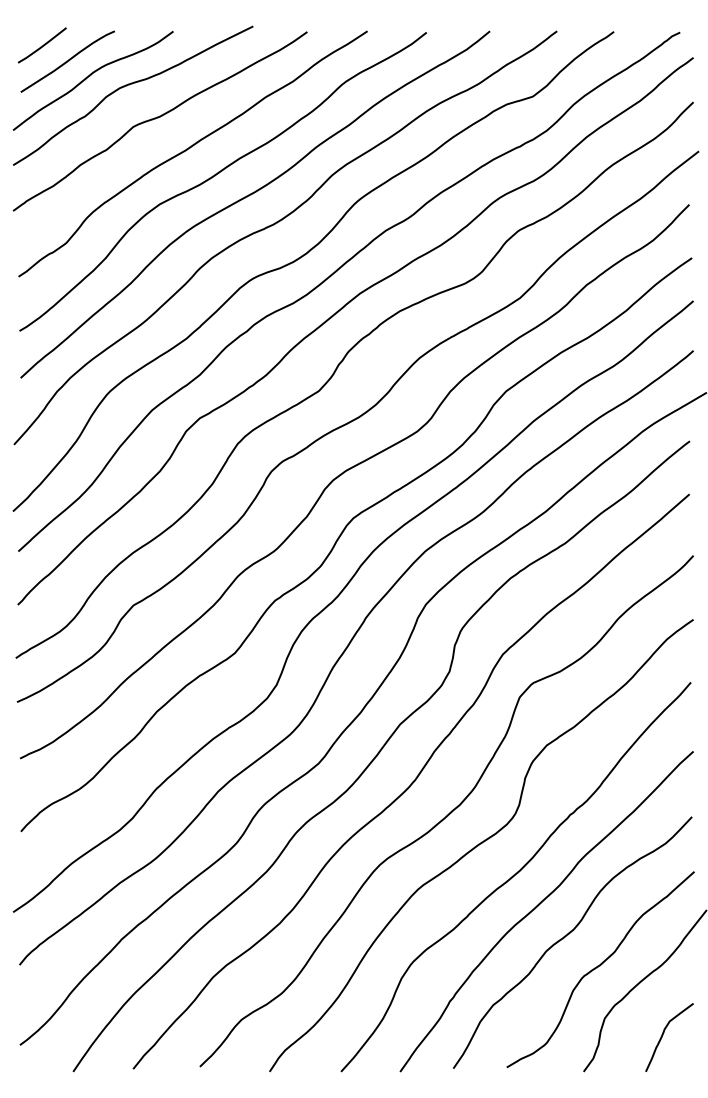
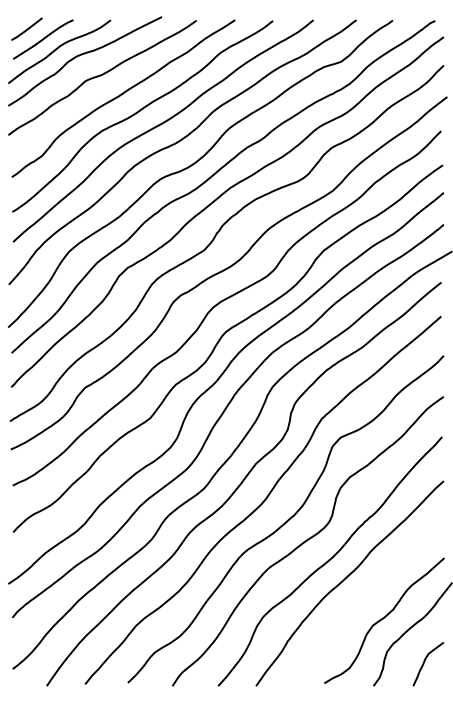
curve: (568, 936) -> (363, 599), removed

